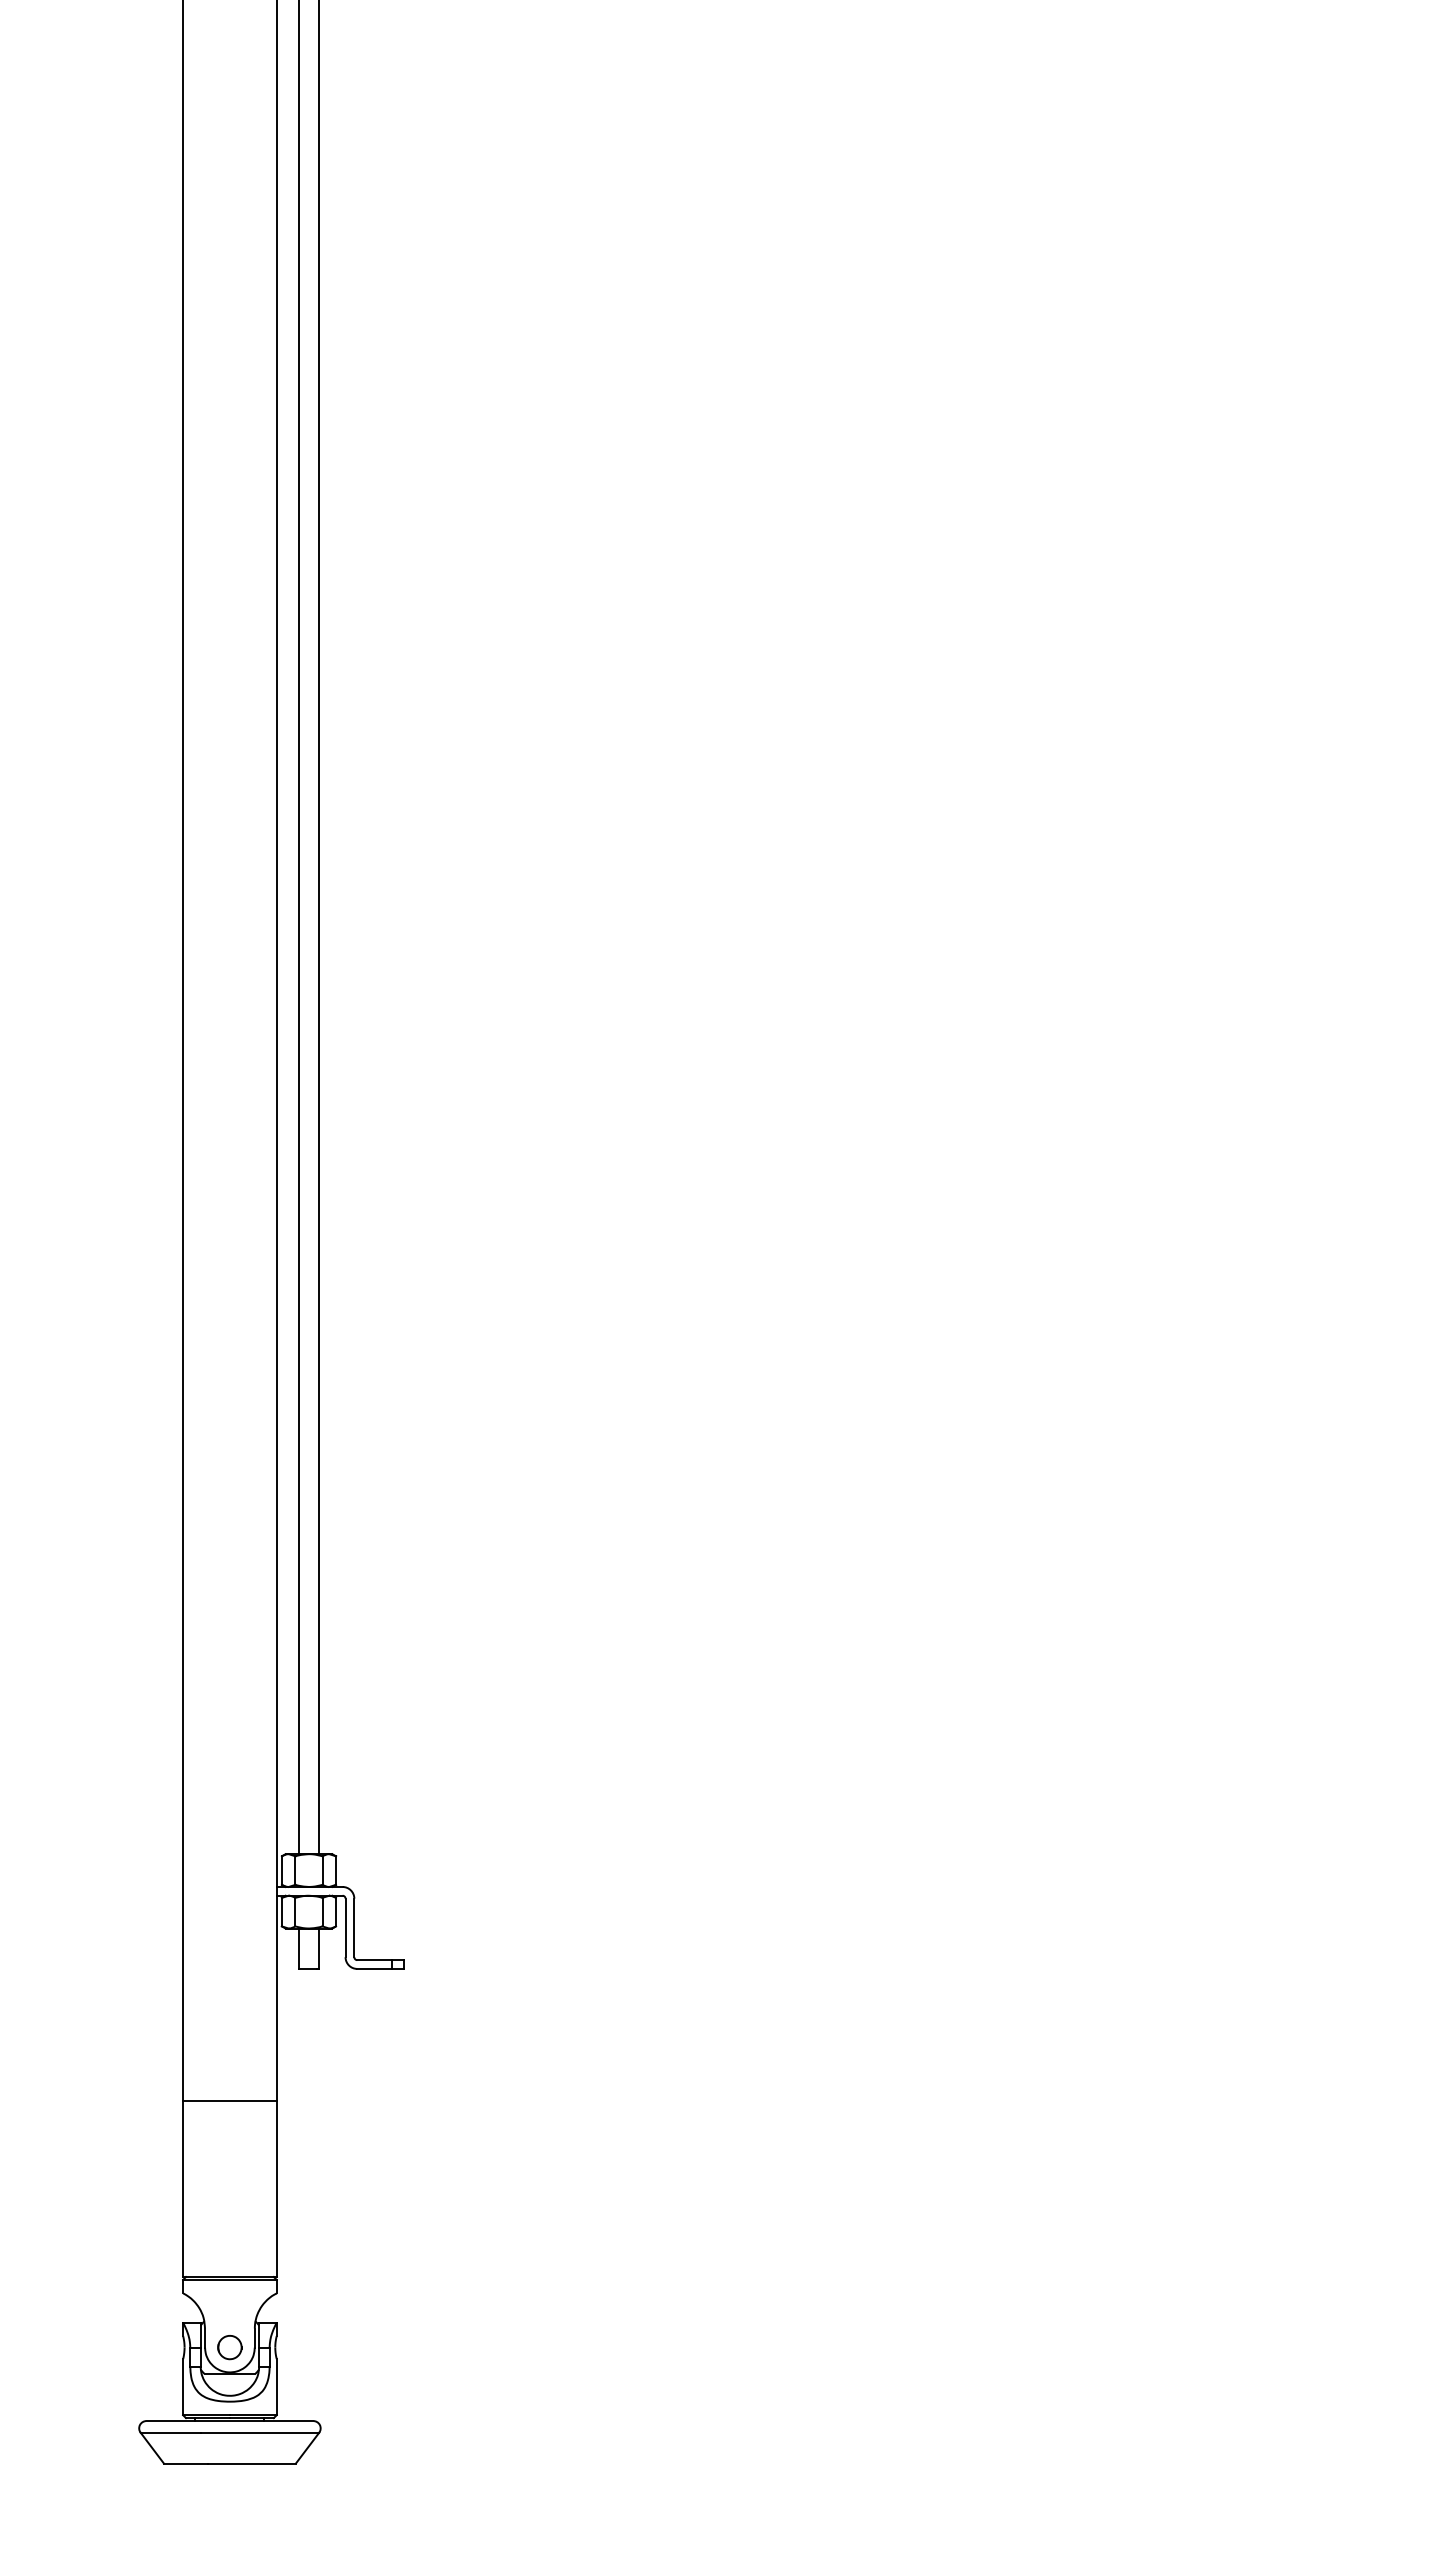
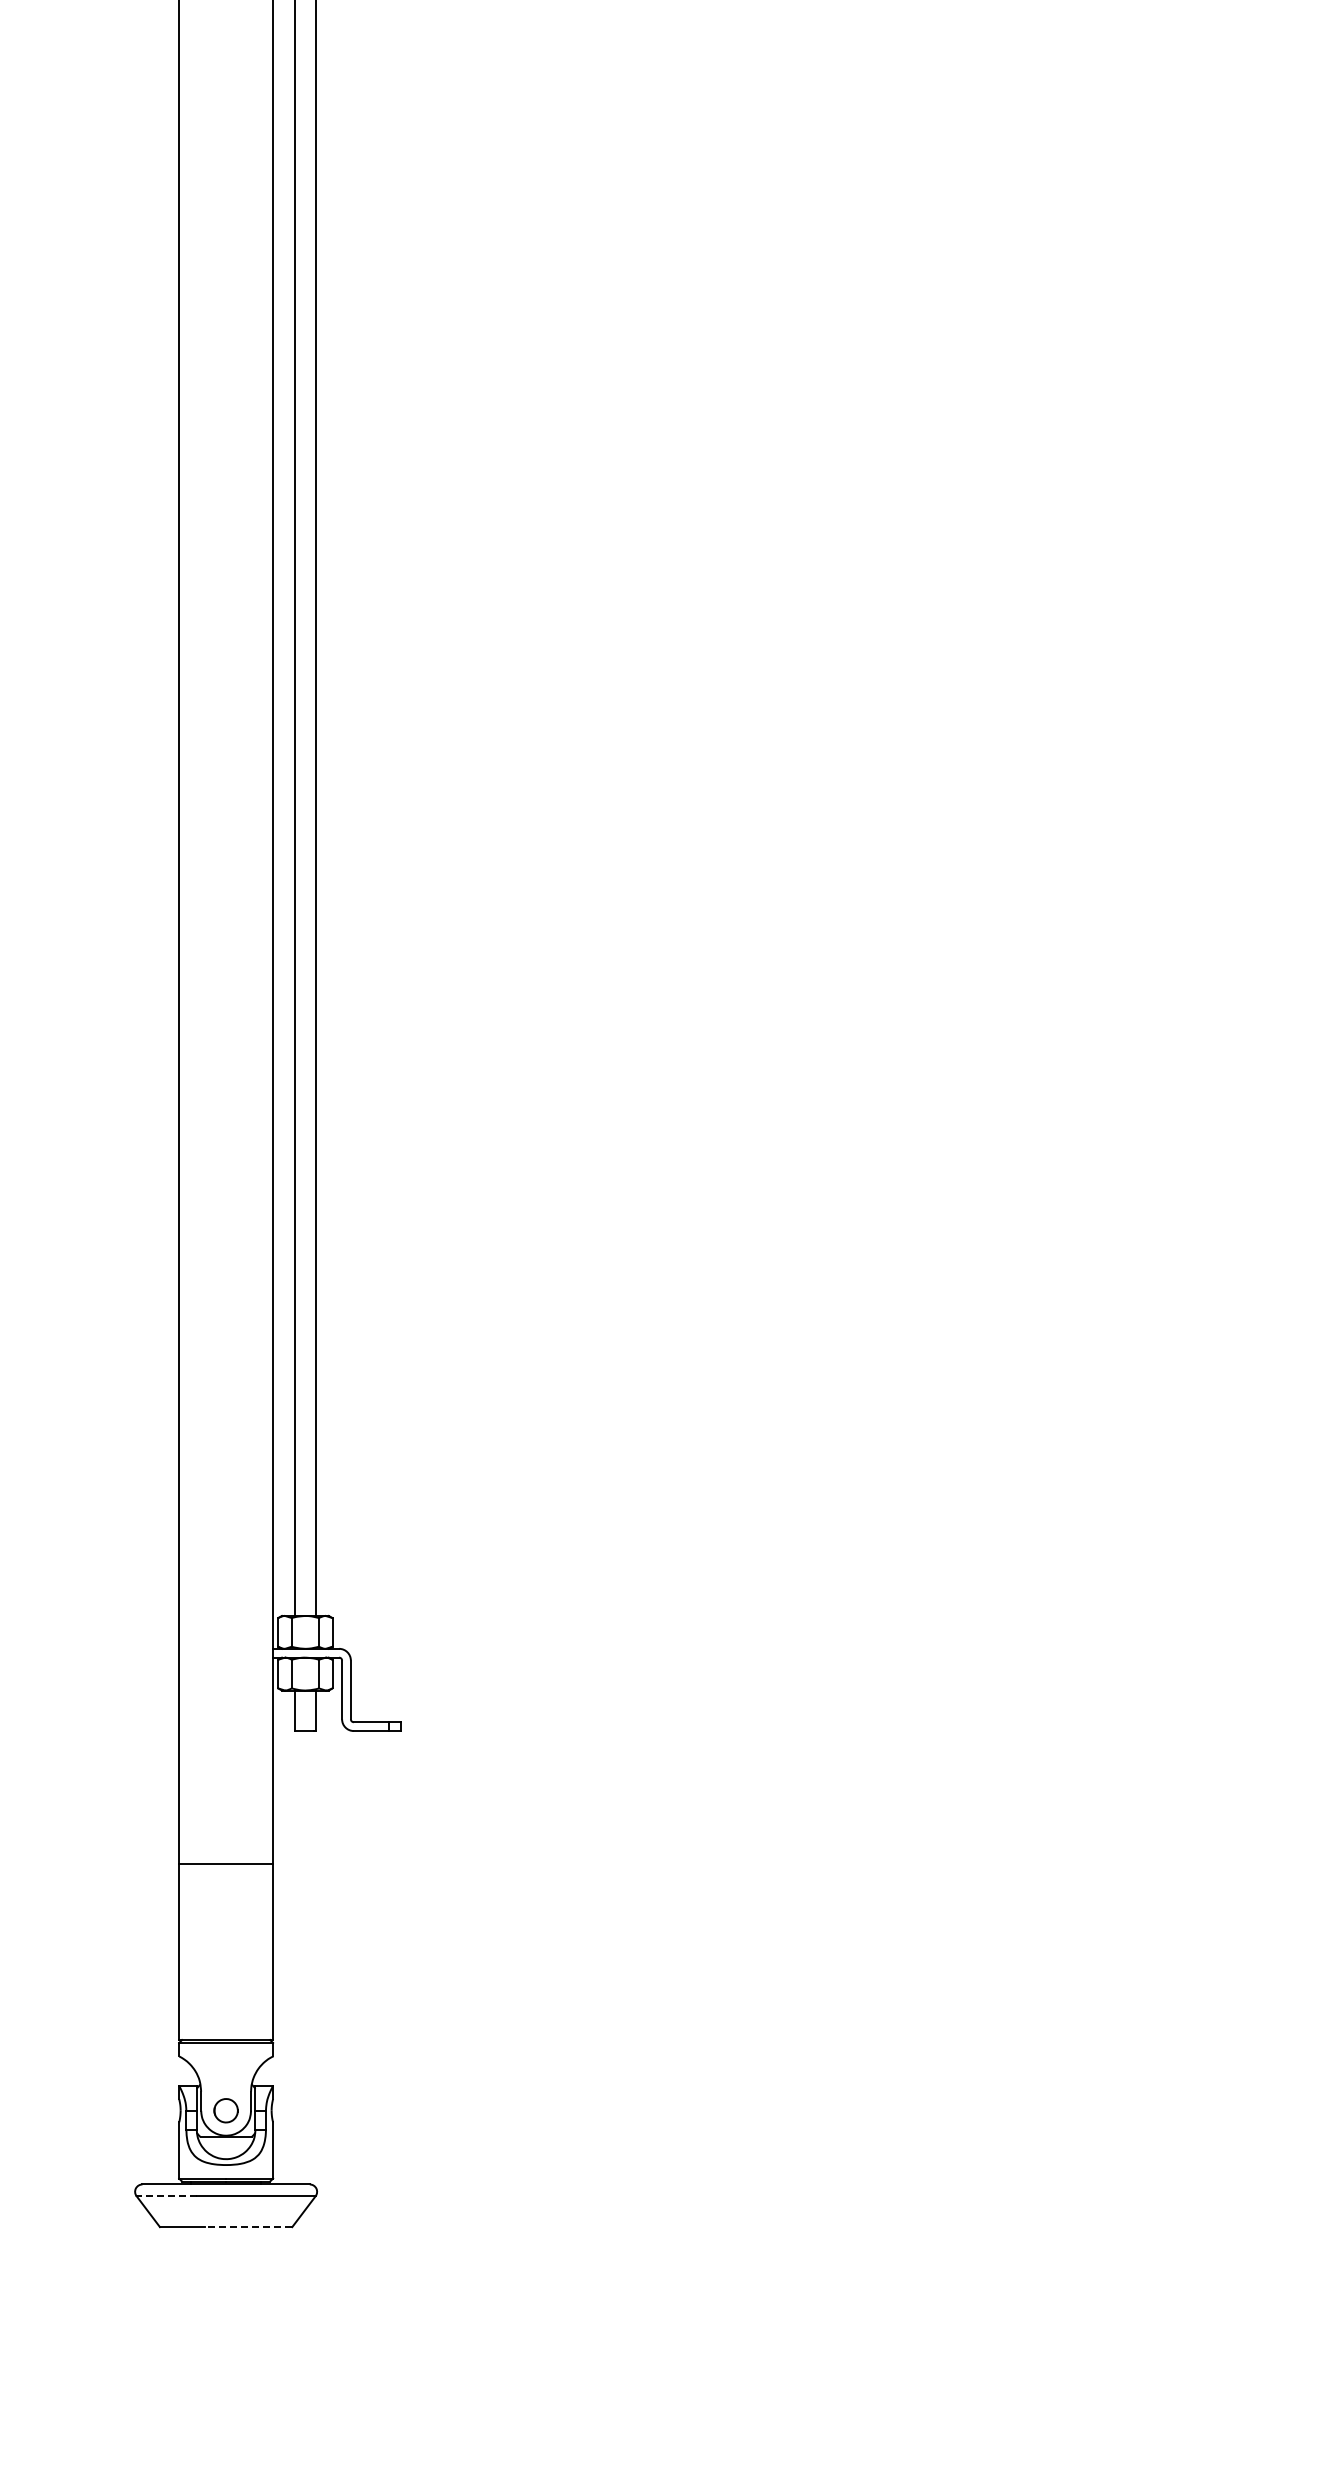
line: (170, 2432) -> (166, 2195), solid -> dashed
line: (252, 2463) -> (248, 2227), solid -> dashed

